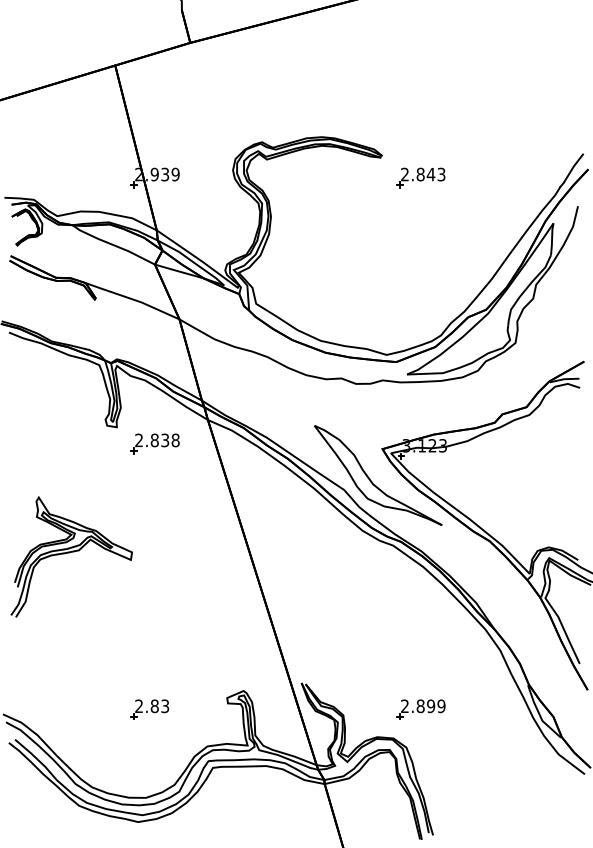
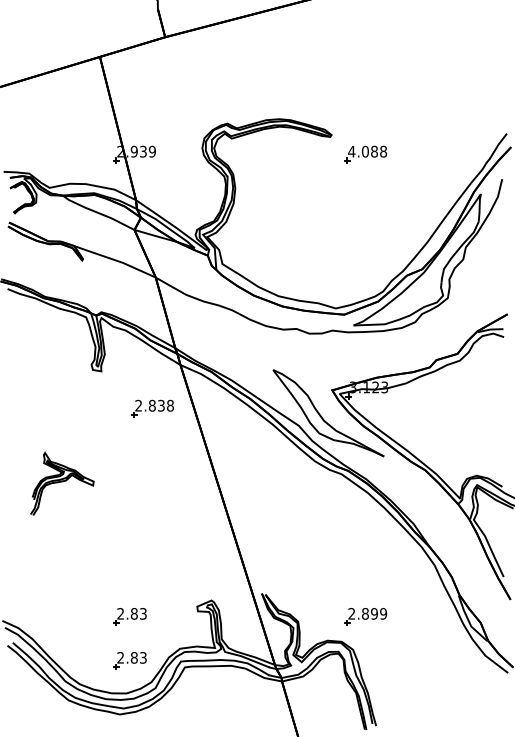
text: (423, 174) -> (367, 151), 2.843 -> 4.088
part: (154, 443) -> (152, 408), moved
part: (72, 556) -> (62, 483), size x0.6
part: (149, 759) -> (129, 660), added

